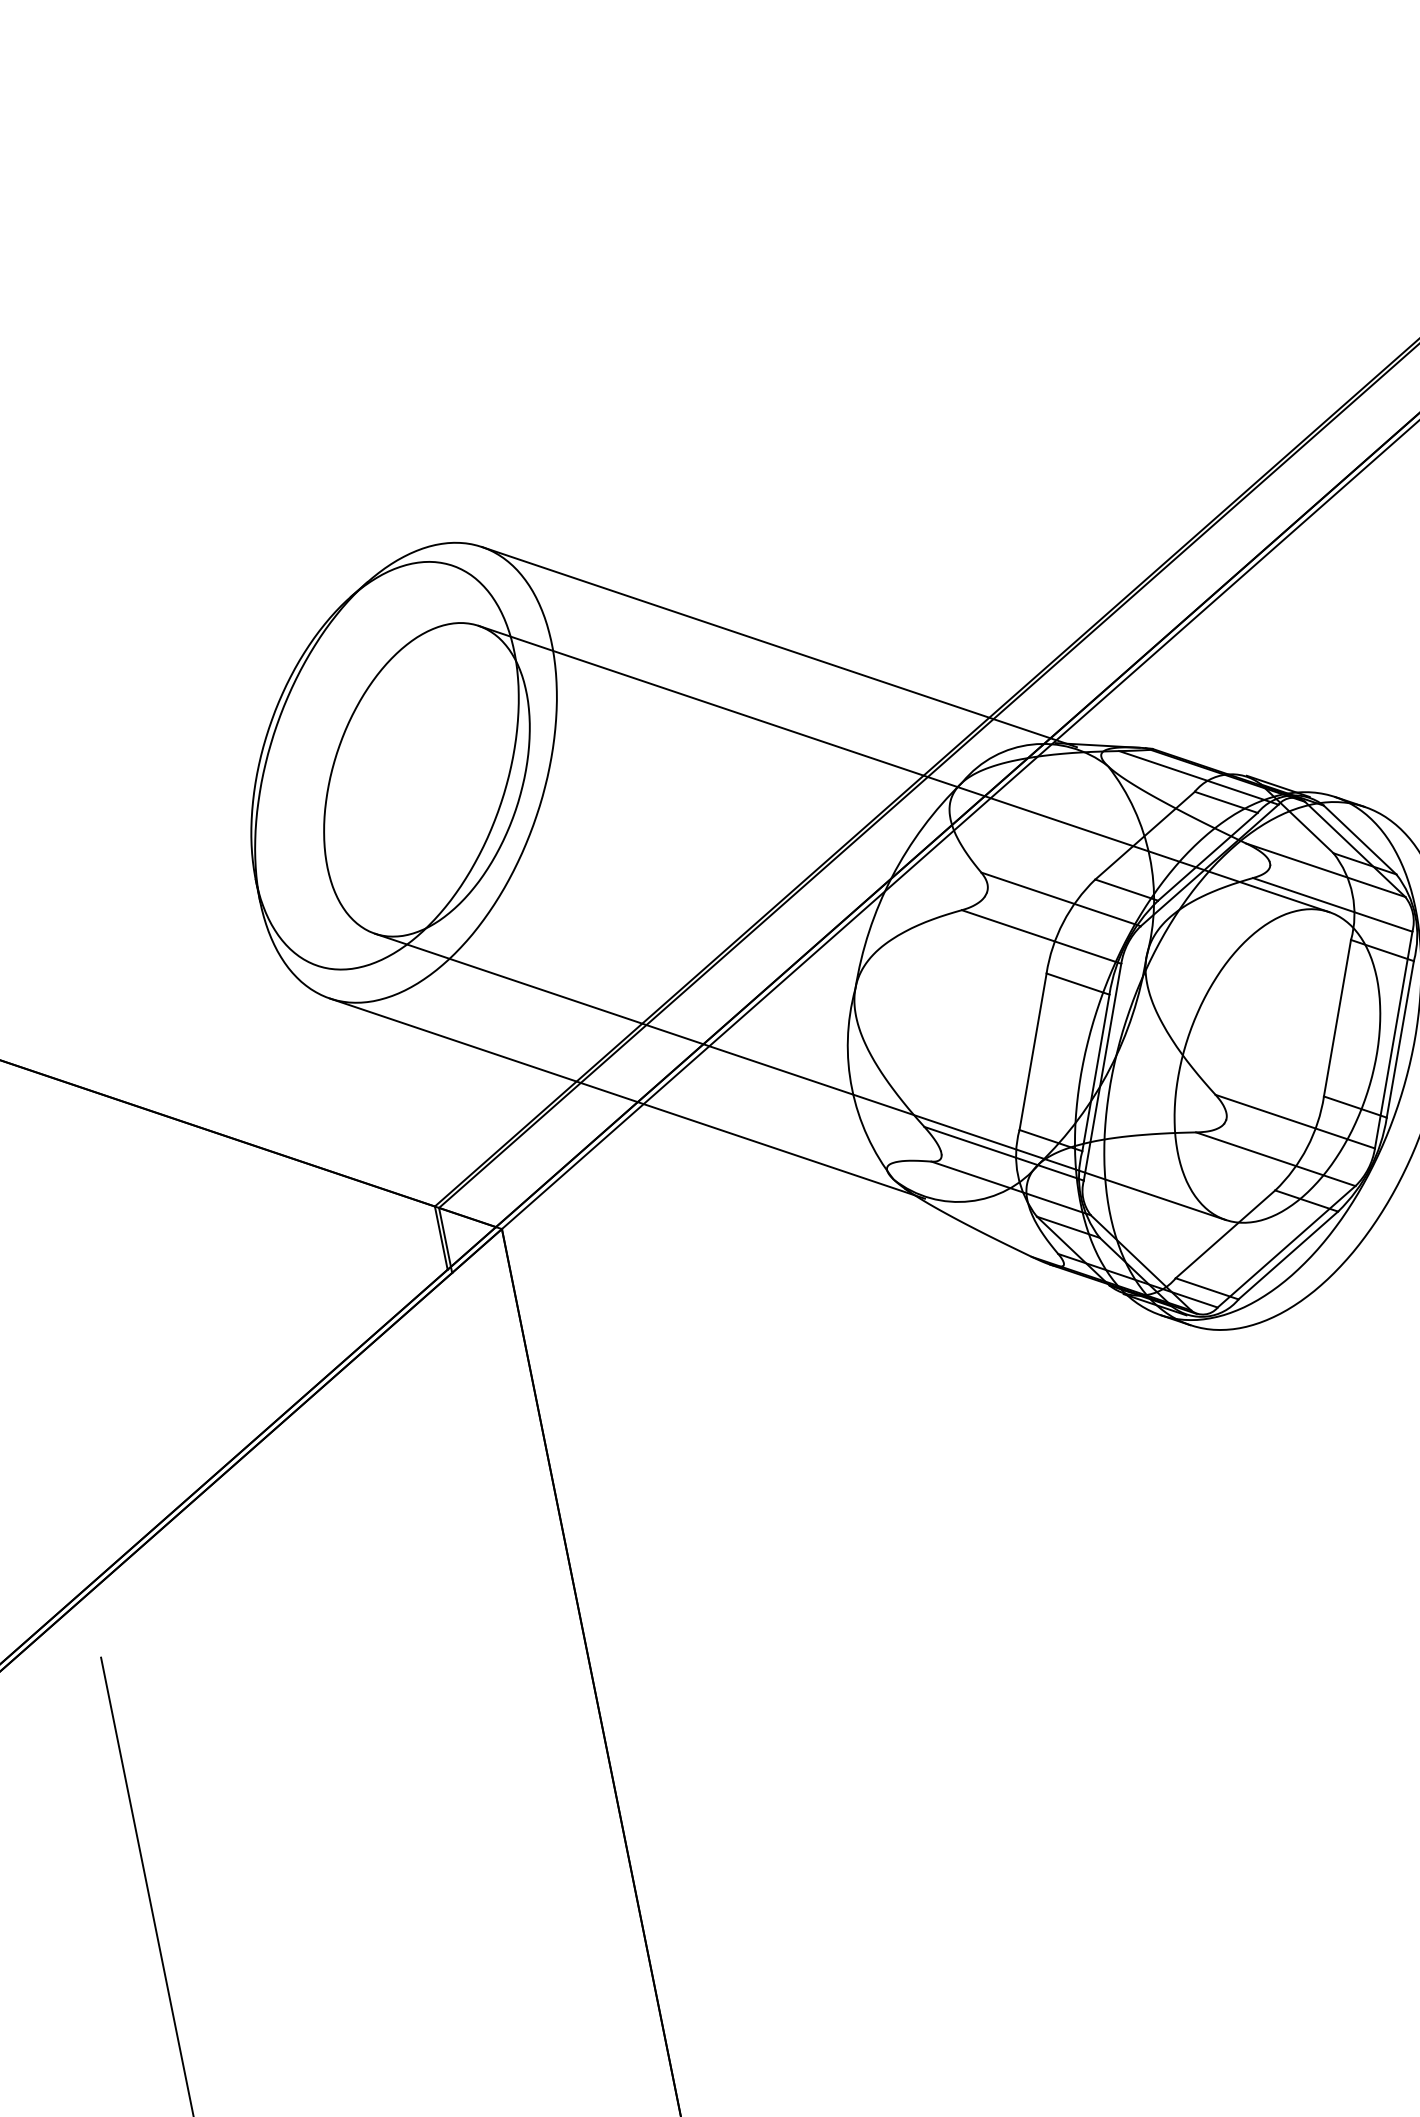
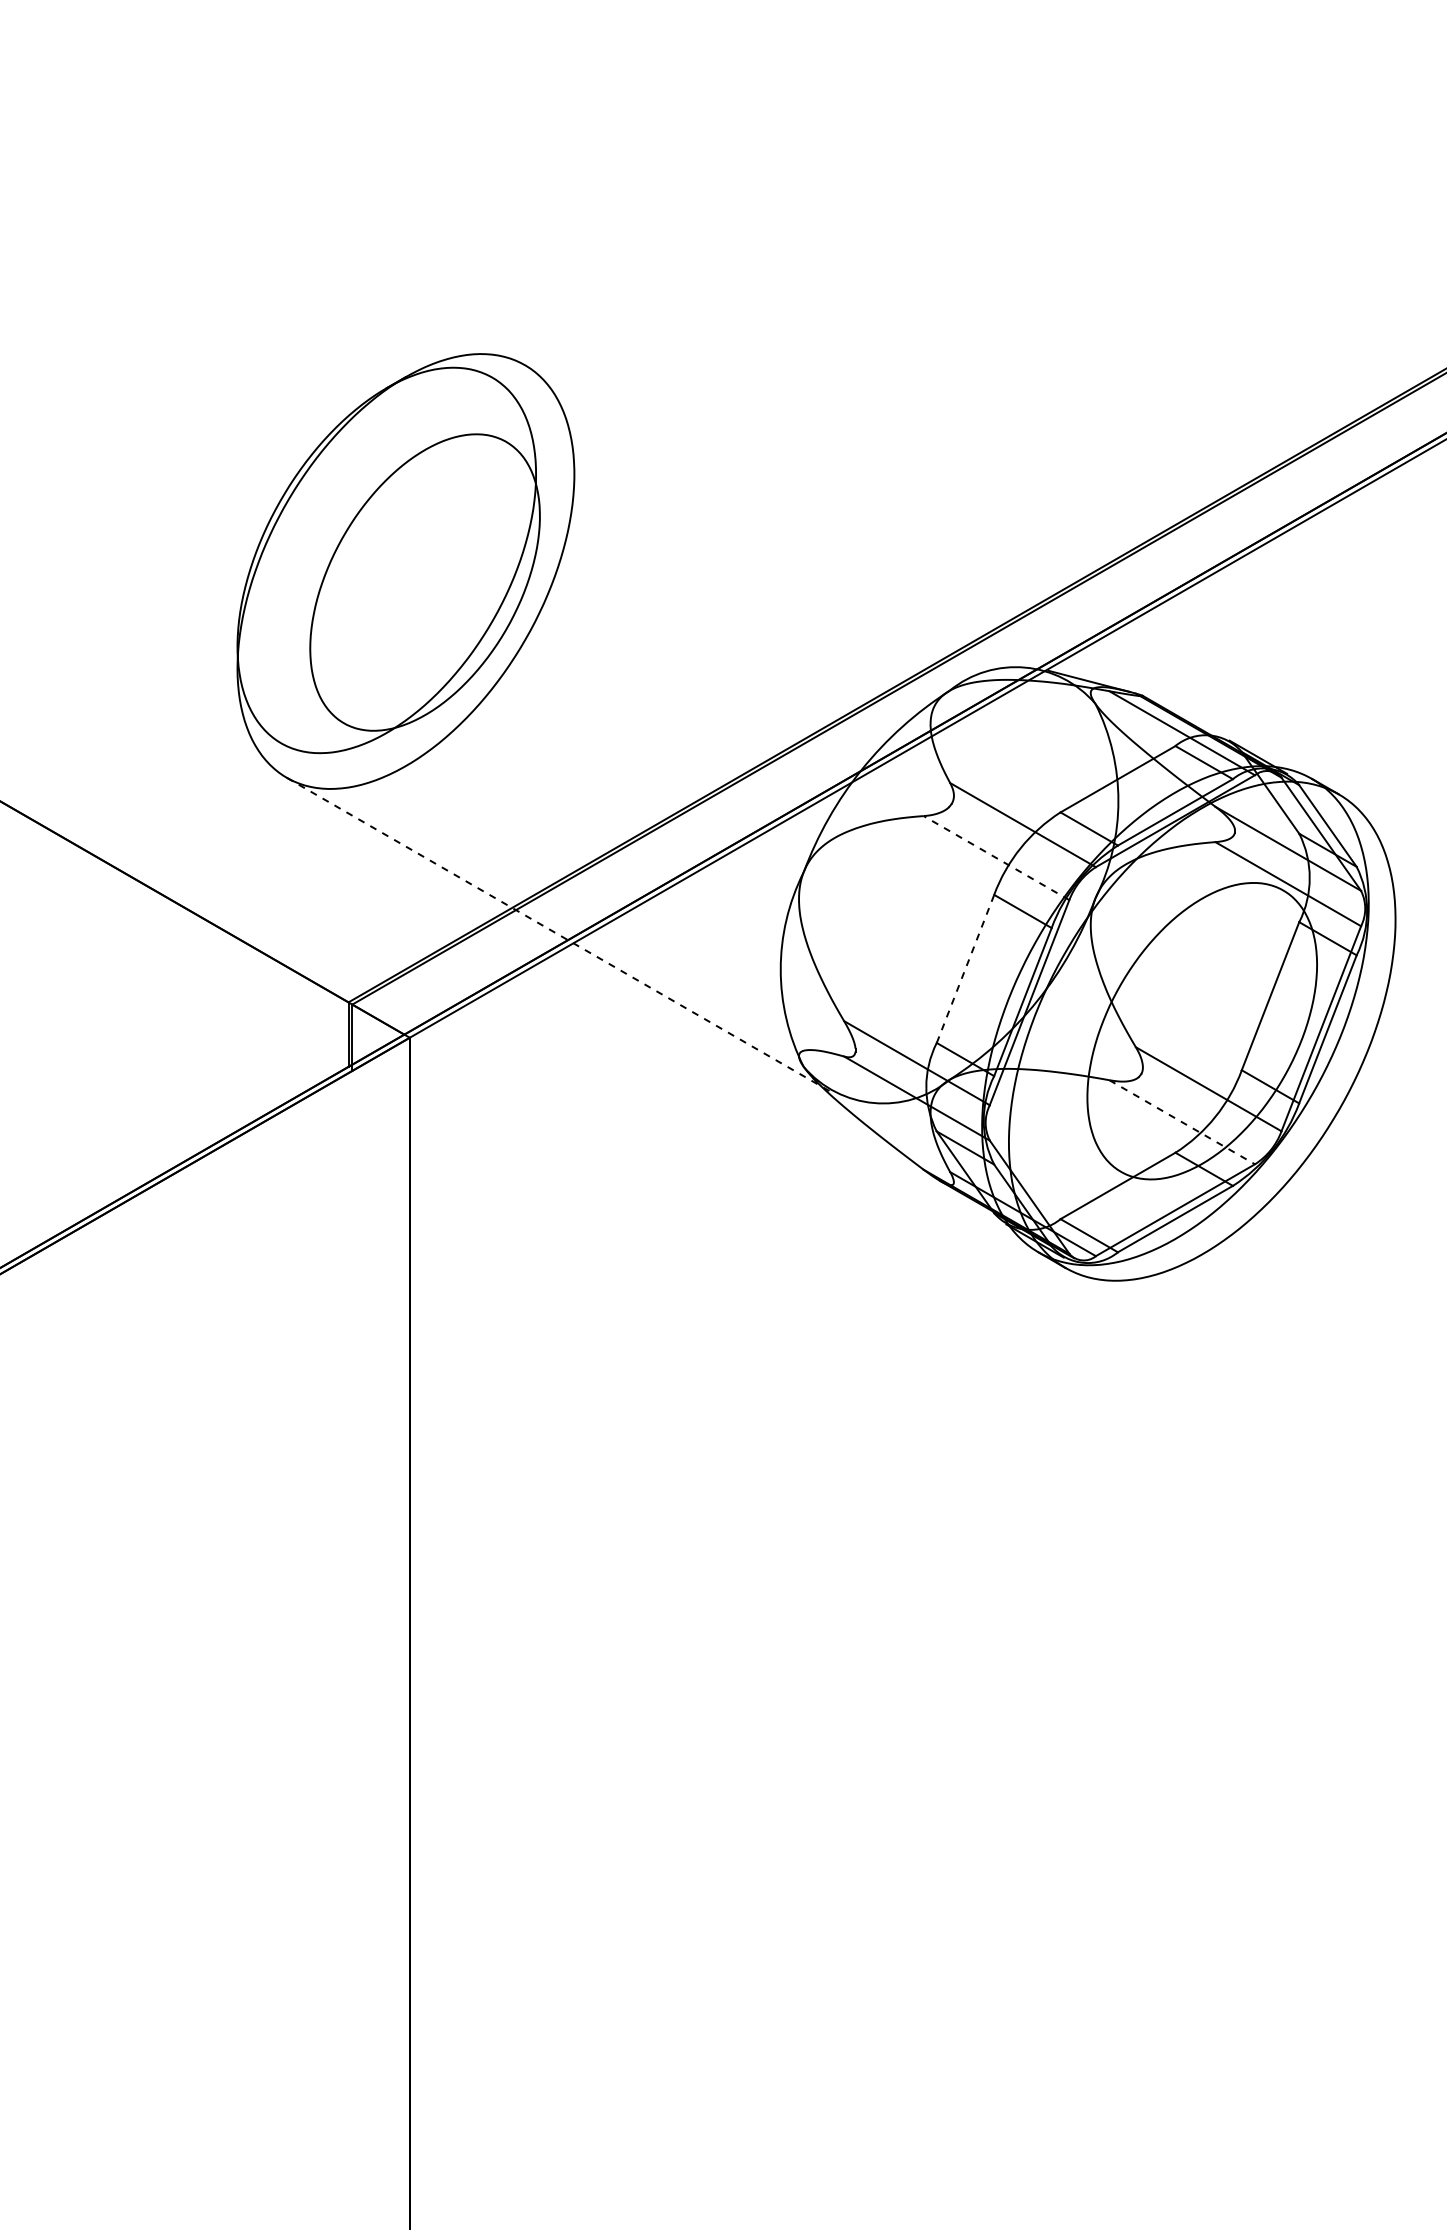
line: (779, 647) -> (796, 522), removed
line: (903, 768) -> (894, 665), removed
line: (1041, 936) -> (996, 857), solid -> dashed
line: (1032, 1051) -> (965, 968), solid -> dashed
line: (800, 1076) -> (732, 947), removed
line: (627, 1098) -> (558, 934), solid -> dashed
line: (1276, 1159) -> (1182, 1122), solid -> dashed

